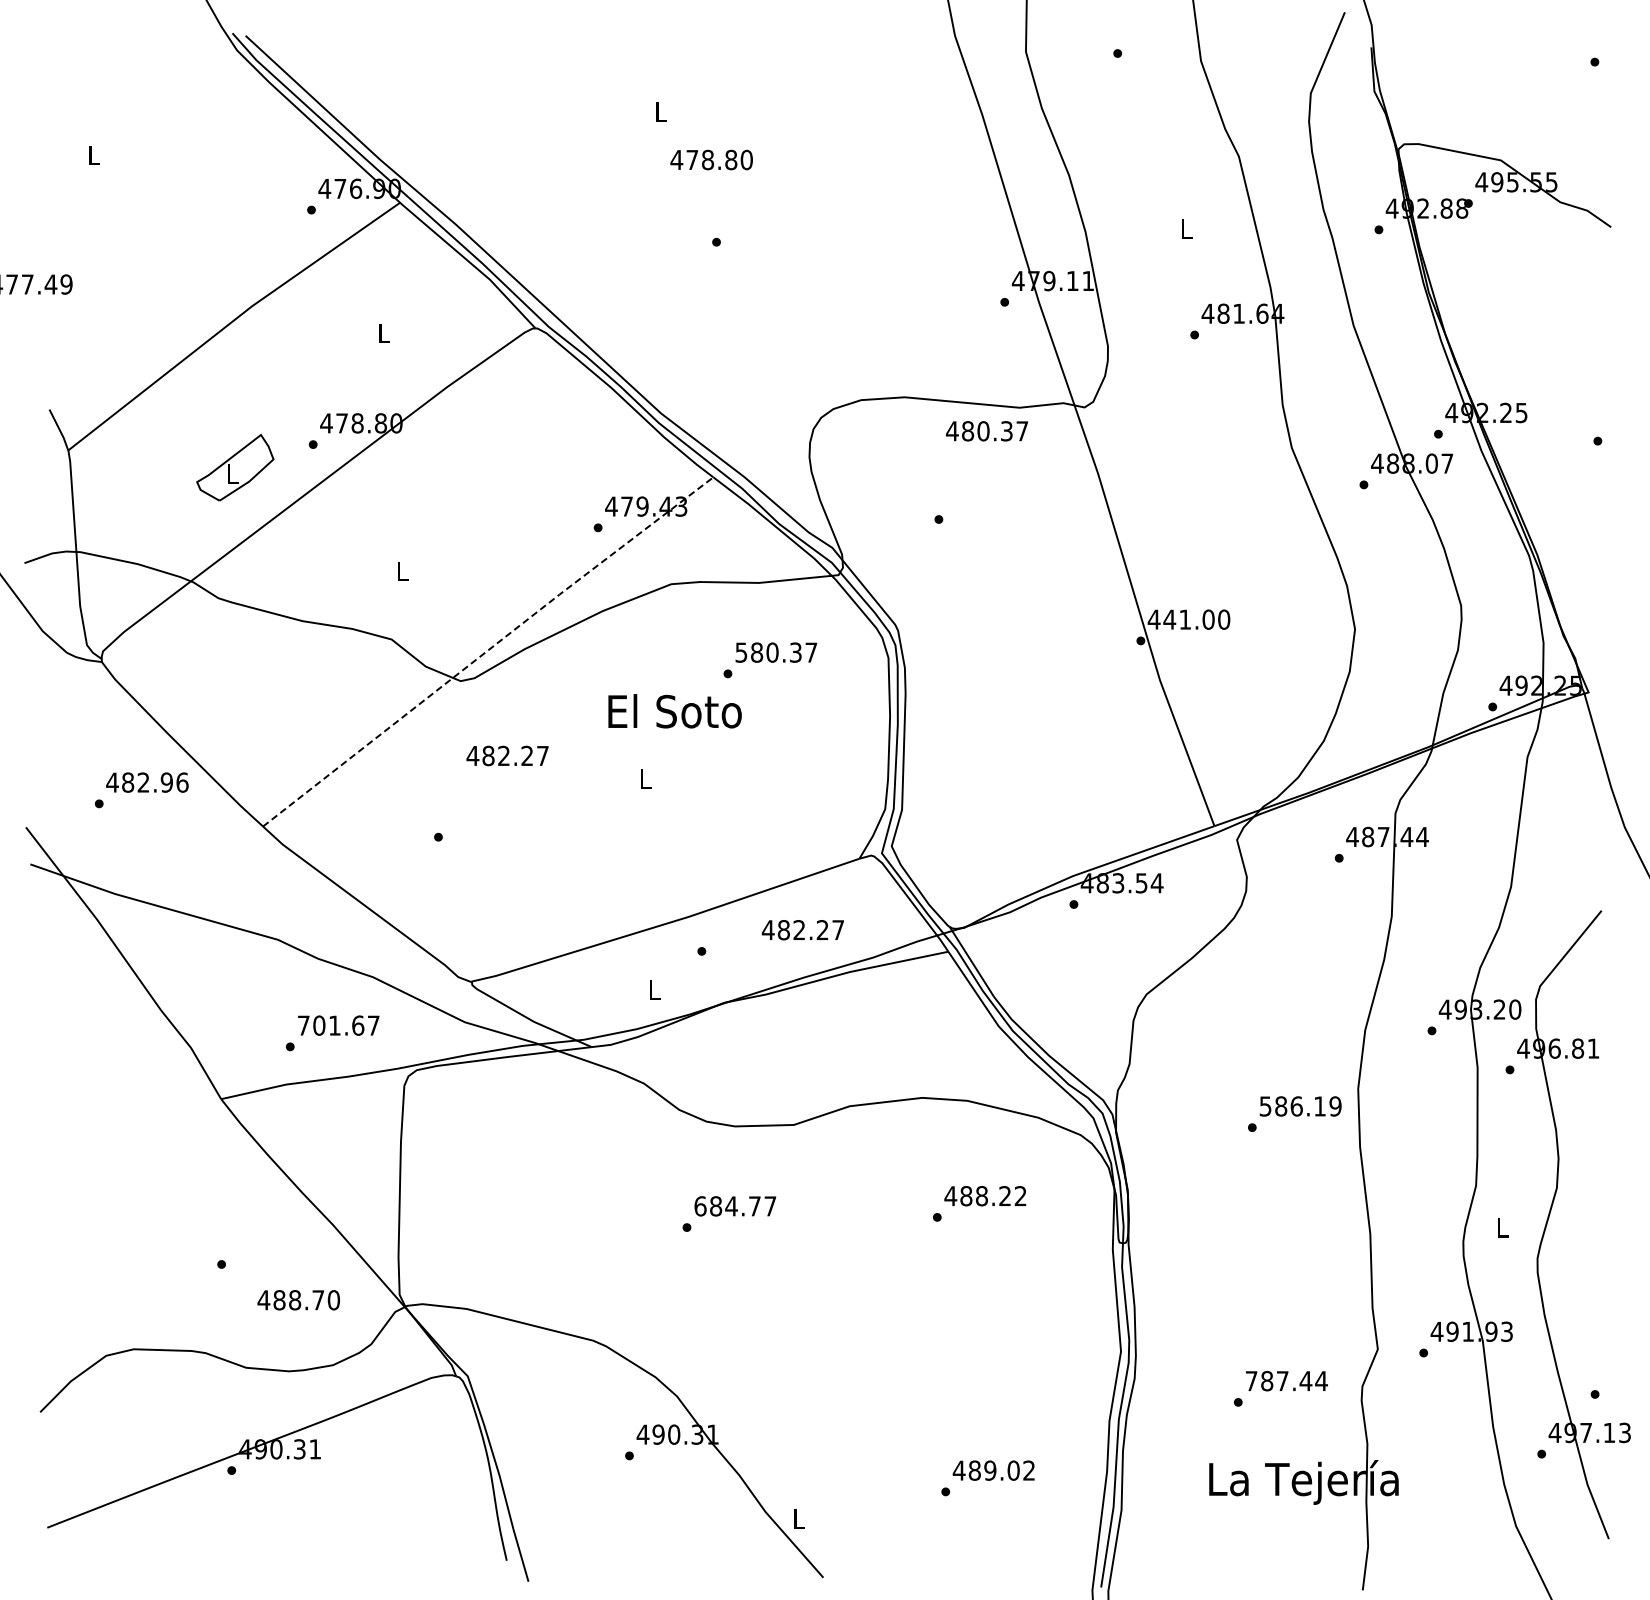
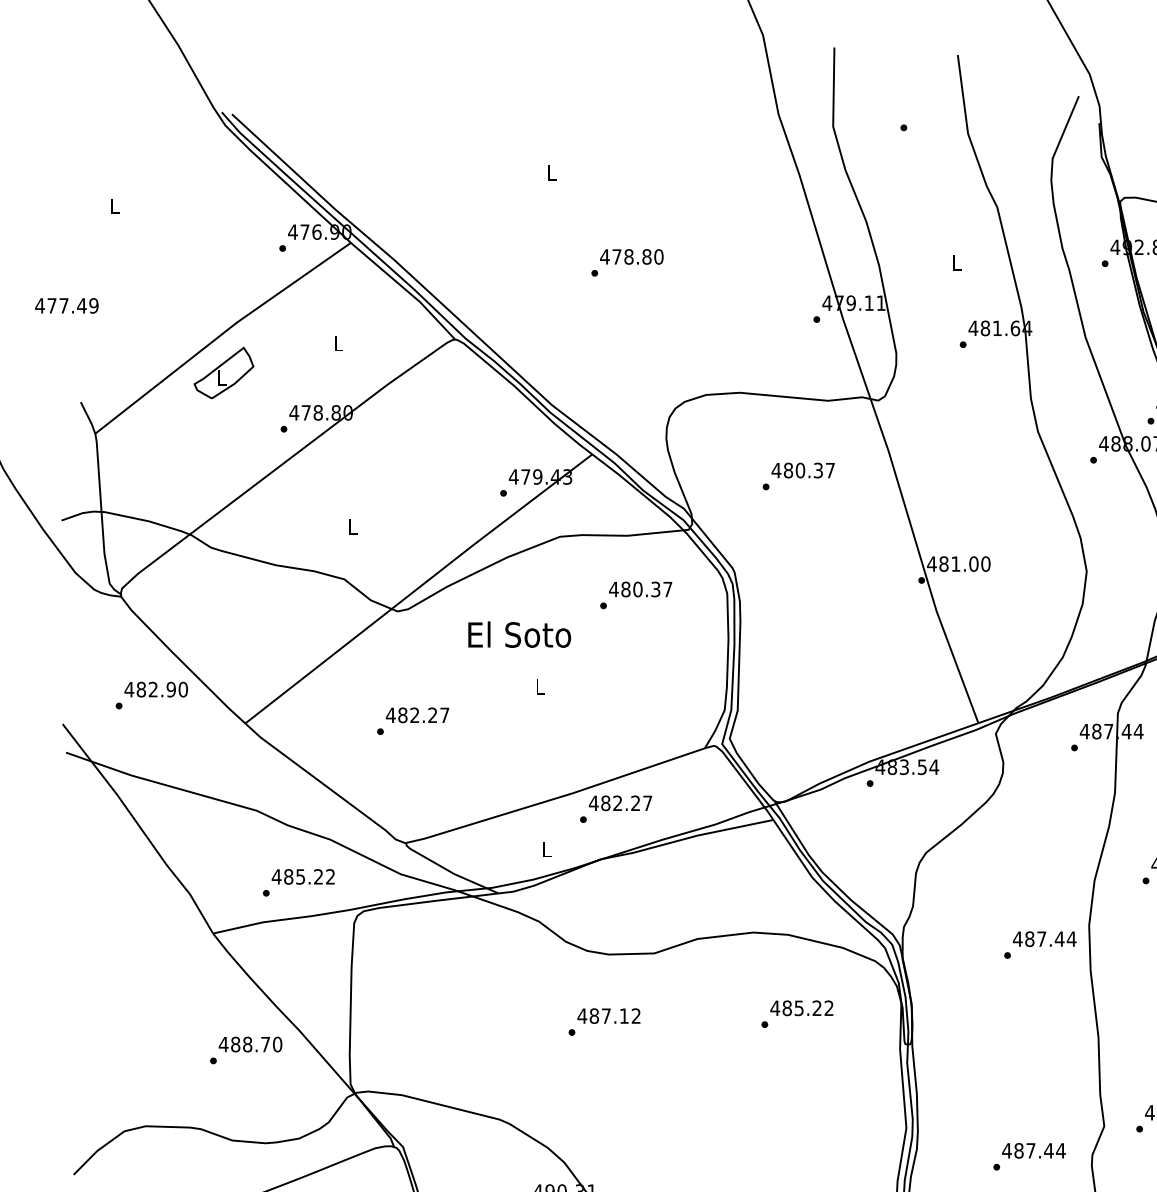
text: (711, 159) -> (631, 256), moved
text: (986, 431) -> (802, 470), moved
part: (235, 467) -> (224, 372), moved
text: (1169, 619) -> (943, 563), 441.00 -> 481.00
line: (488, 650) -> (419, 587), dashed -> solid
text: (741, 652) -> (613, 589), 580.37 -> 480.37
text: (674, 711) -> (519, 634), moved
text: (507, 755) -> (417, 714), moved
text: (182, 782) -> (183, 689), 482.96 -> 482.90
text: (802, 930) -> (620, 803), moved
text: (338, 1025) -> (303, 876), 701.67 -> 485.22
text: (1300, 1106) -> (1044, 939), 586.19 -> 487.44
text: (981, 1196) -> (798, 1008), 488.22 -> 485.22
text: (735, 1206) -> (609, 1016), 684.77 -> 487.12
text: (298, 1300) -> (250, 1044), moved
text: (1251, 1380) -> (1006, 1150), 787.44 -> 487.44

